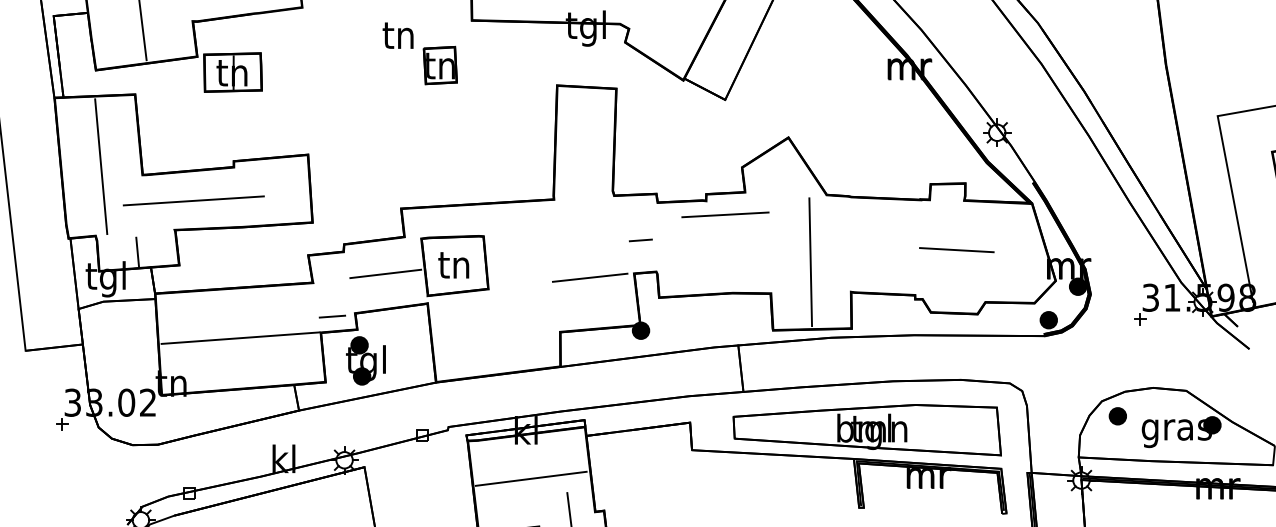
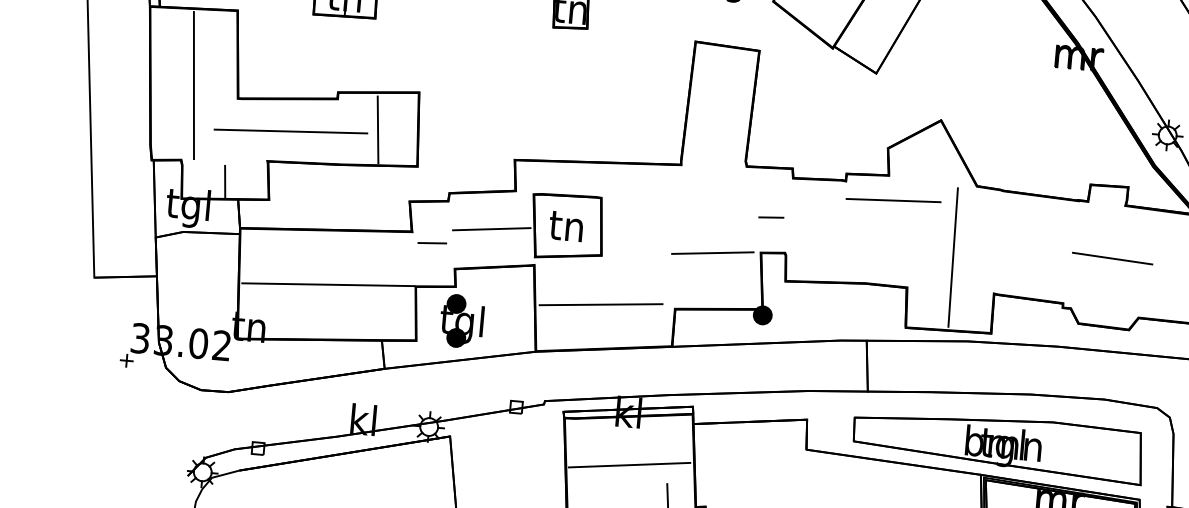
line: (273, 191) -> (378, 129), added
line: (725, 214) -> (893, 200), moved
line: (331, 316) -> (431, 242), moved
line: (491, 333) -> (600, 303), added

